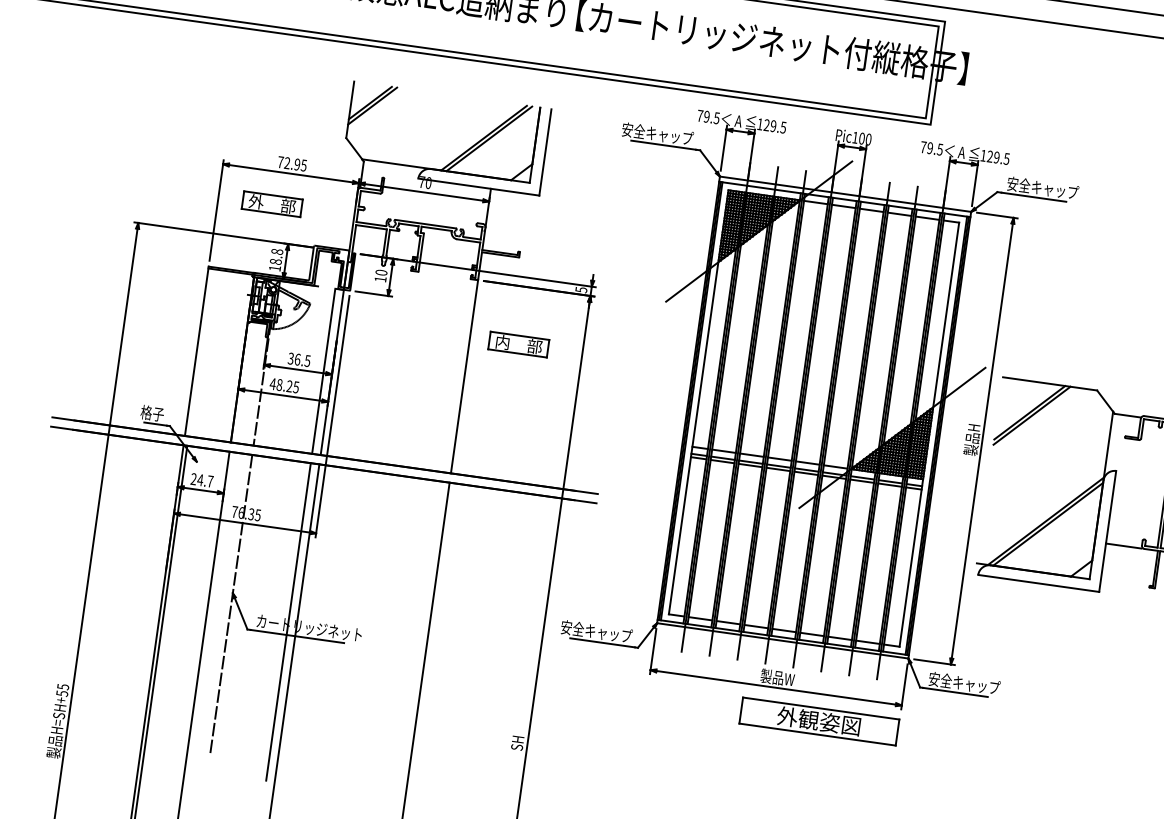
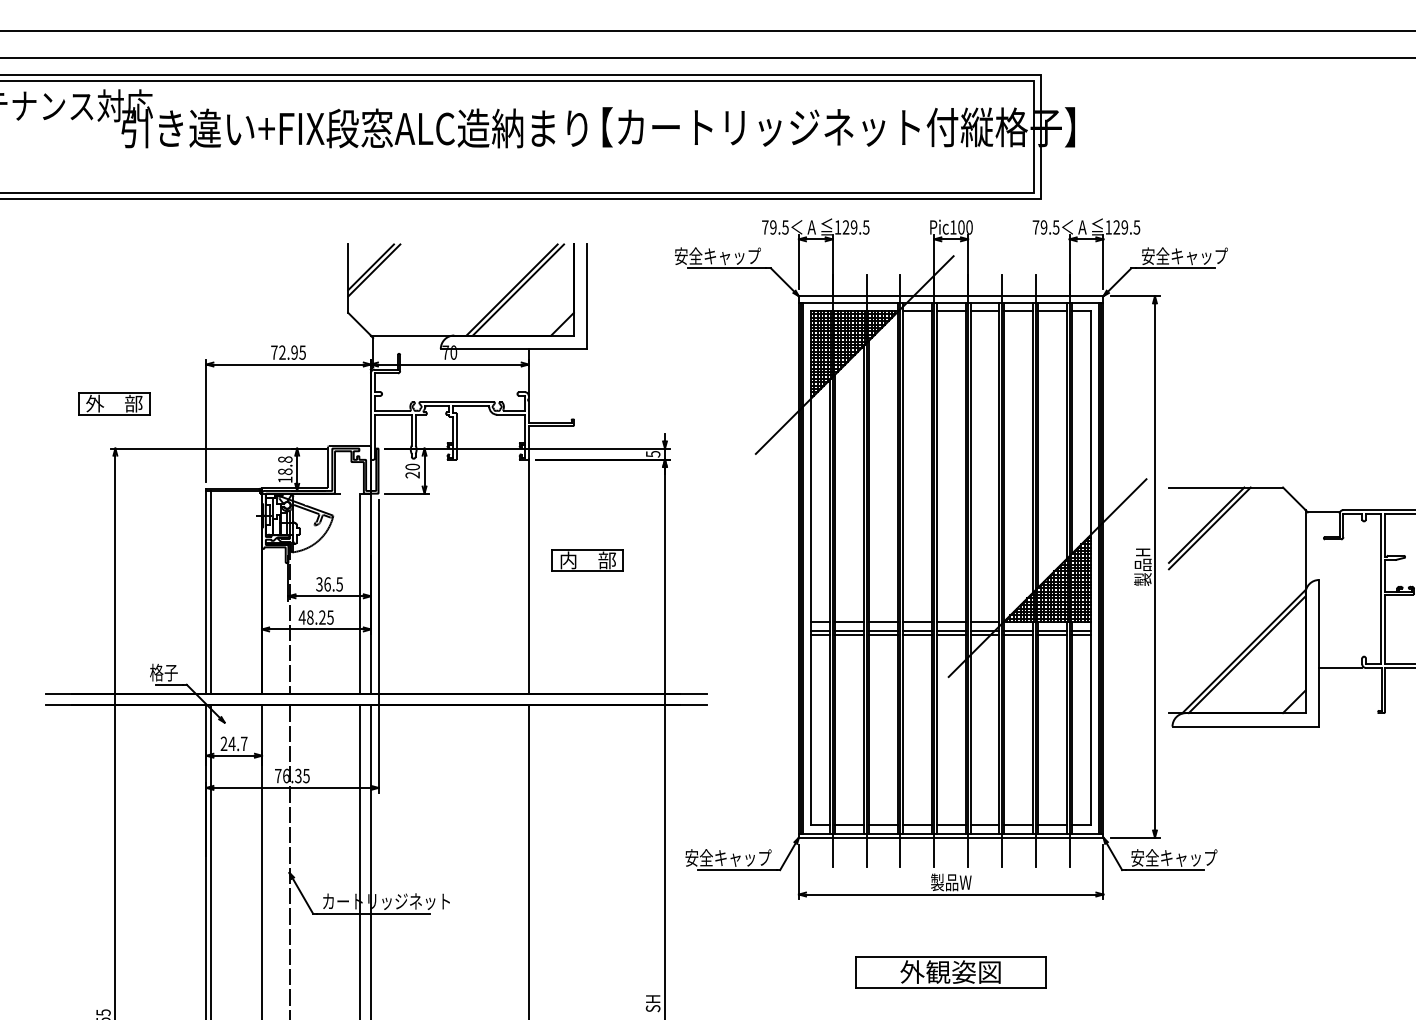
part: (272, 203) -> (114, 403), moved
text: (380, 278) -> (412, 474), 10 -> 20
part: (518, 344) -> (587, 560), moved
line: (200, 351) -> (210, 591), added
part: (818, 721) -> (950, 972), moved

